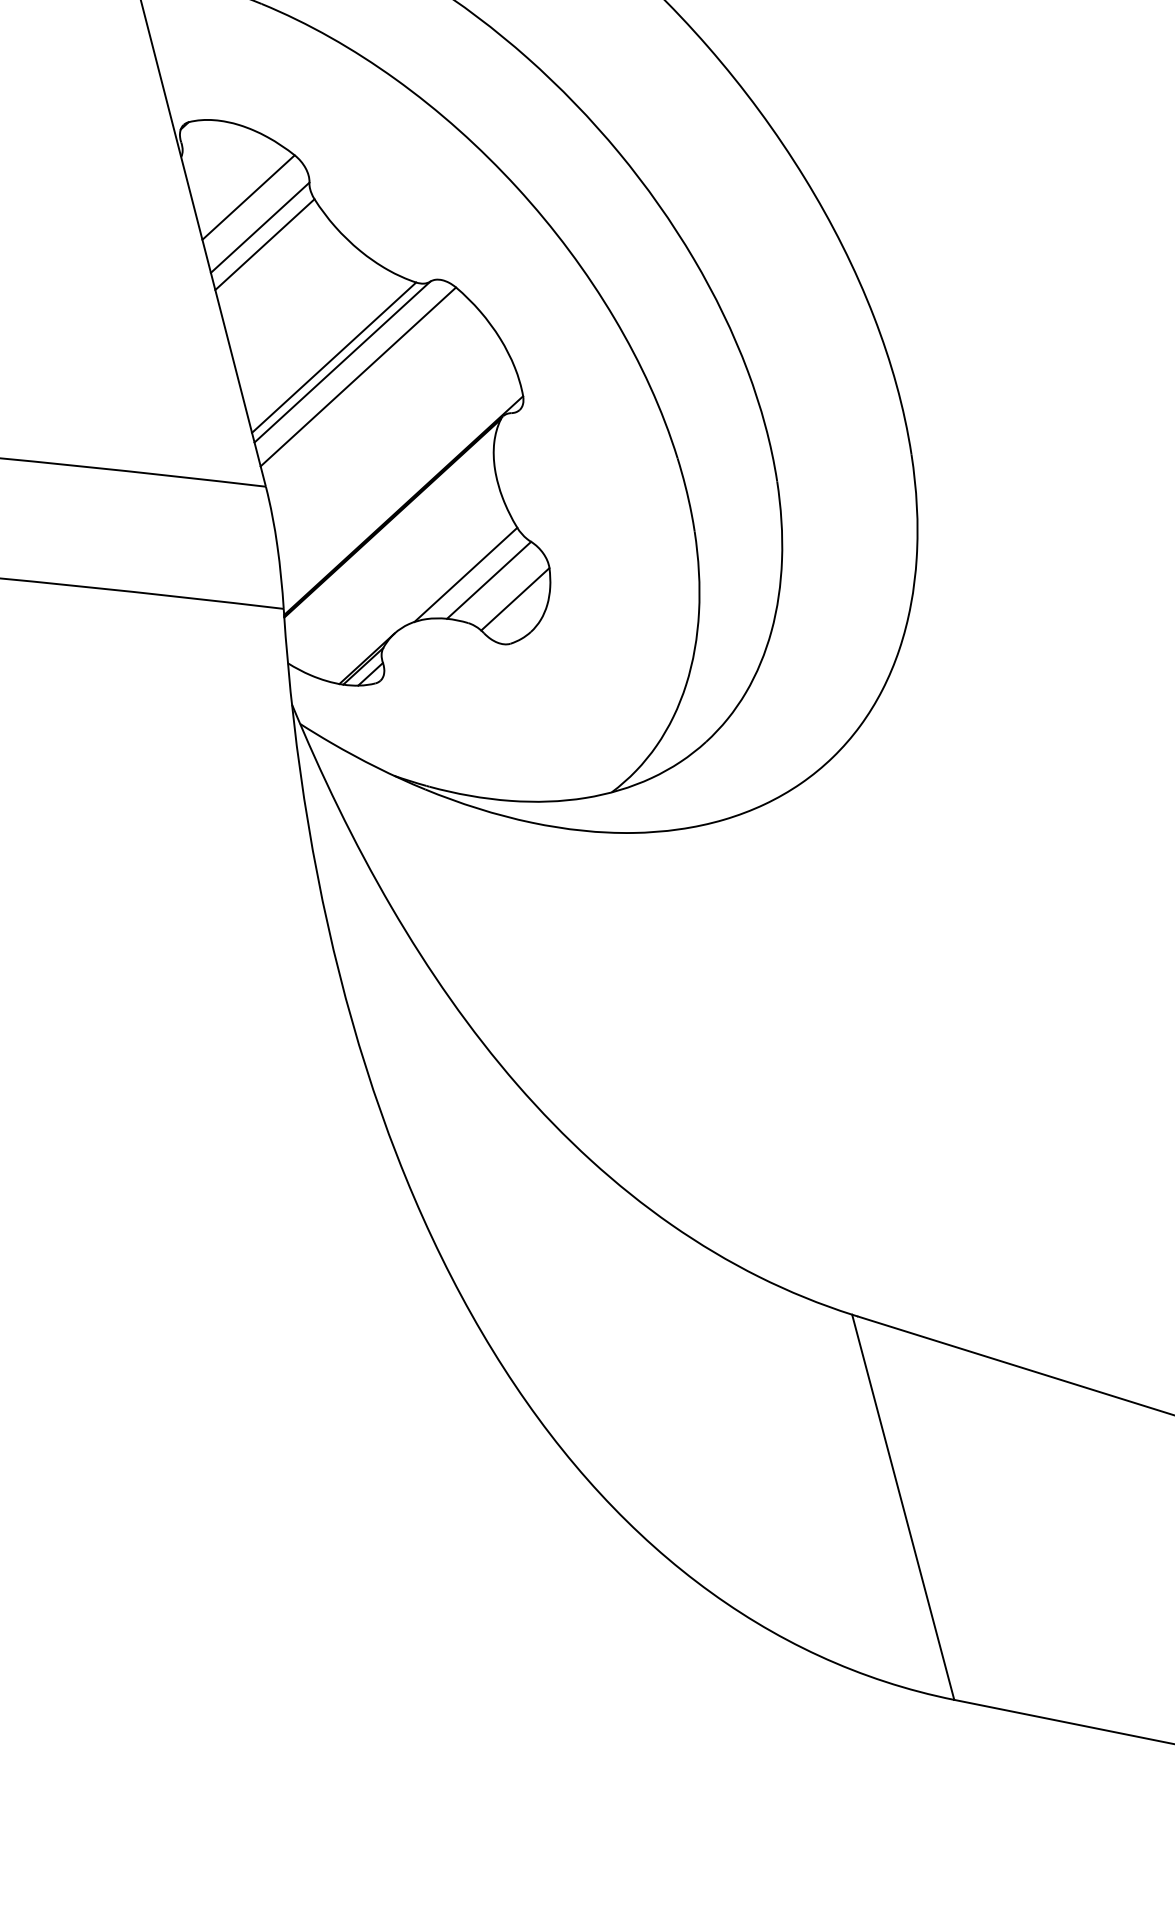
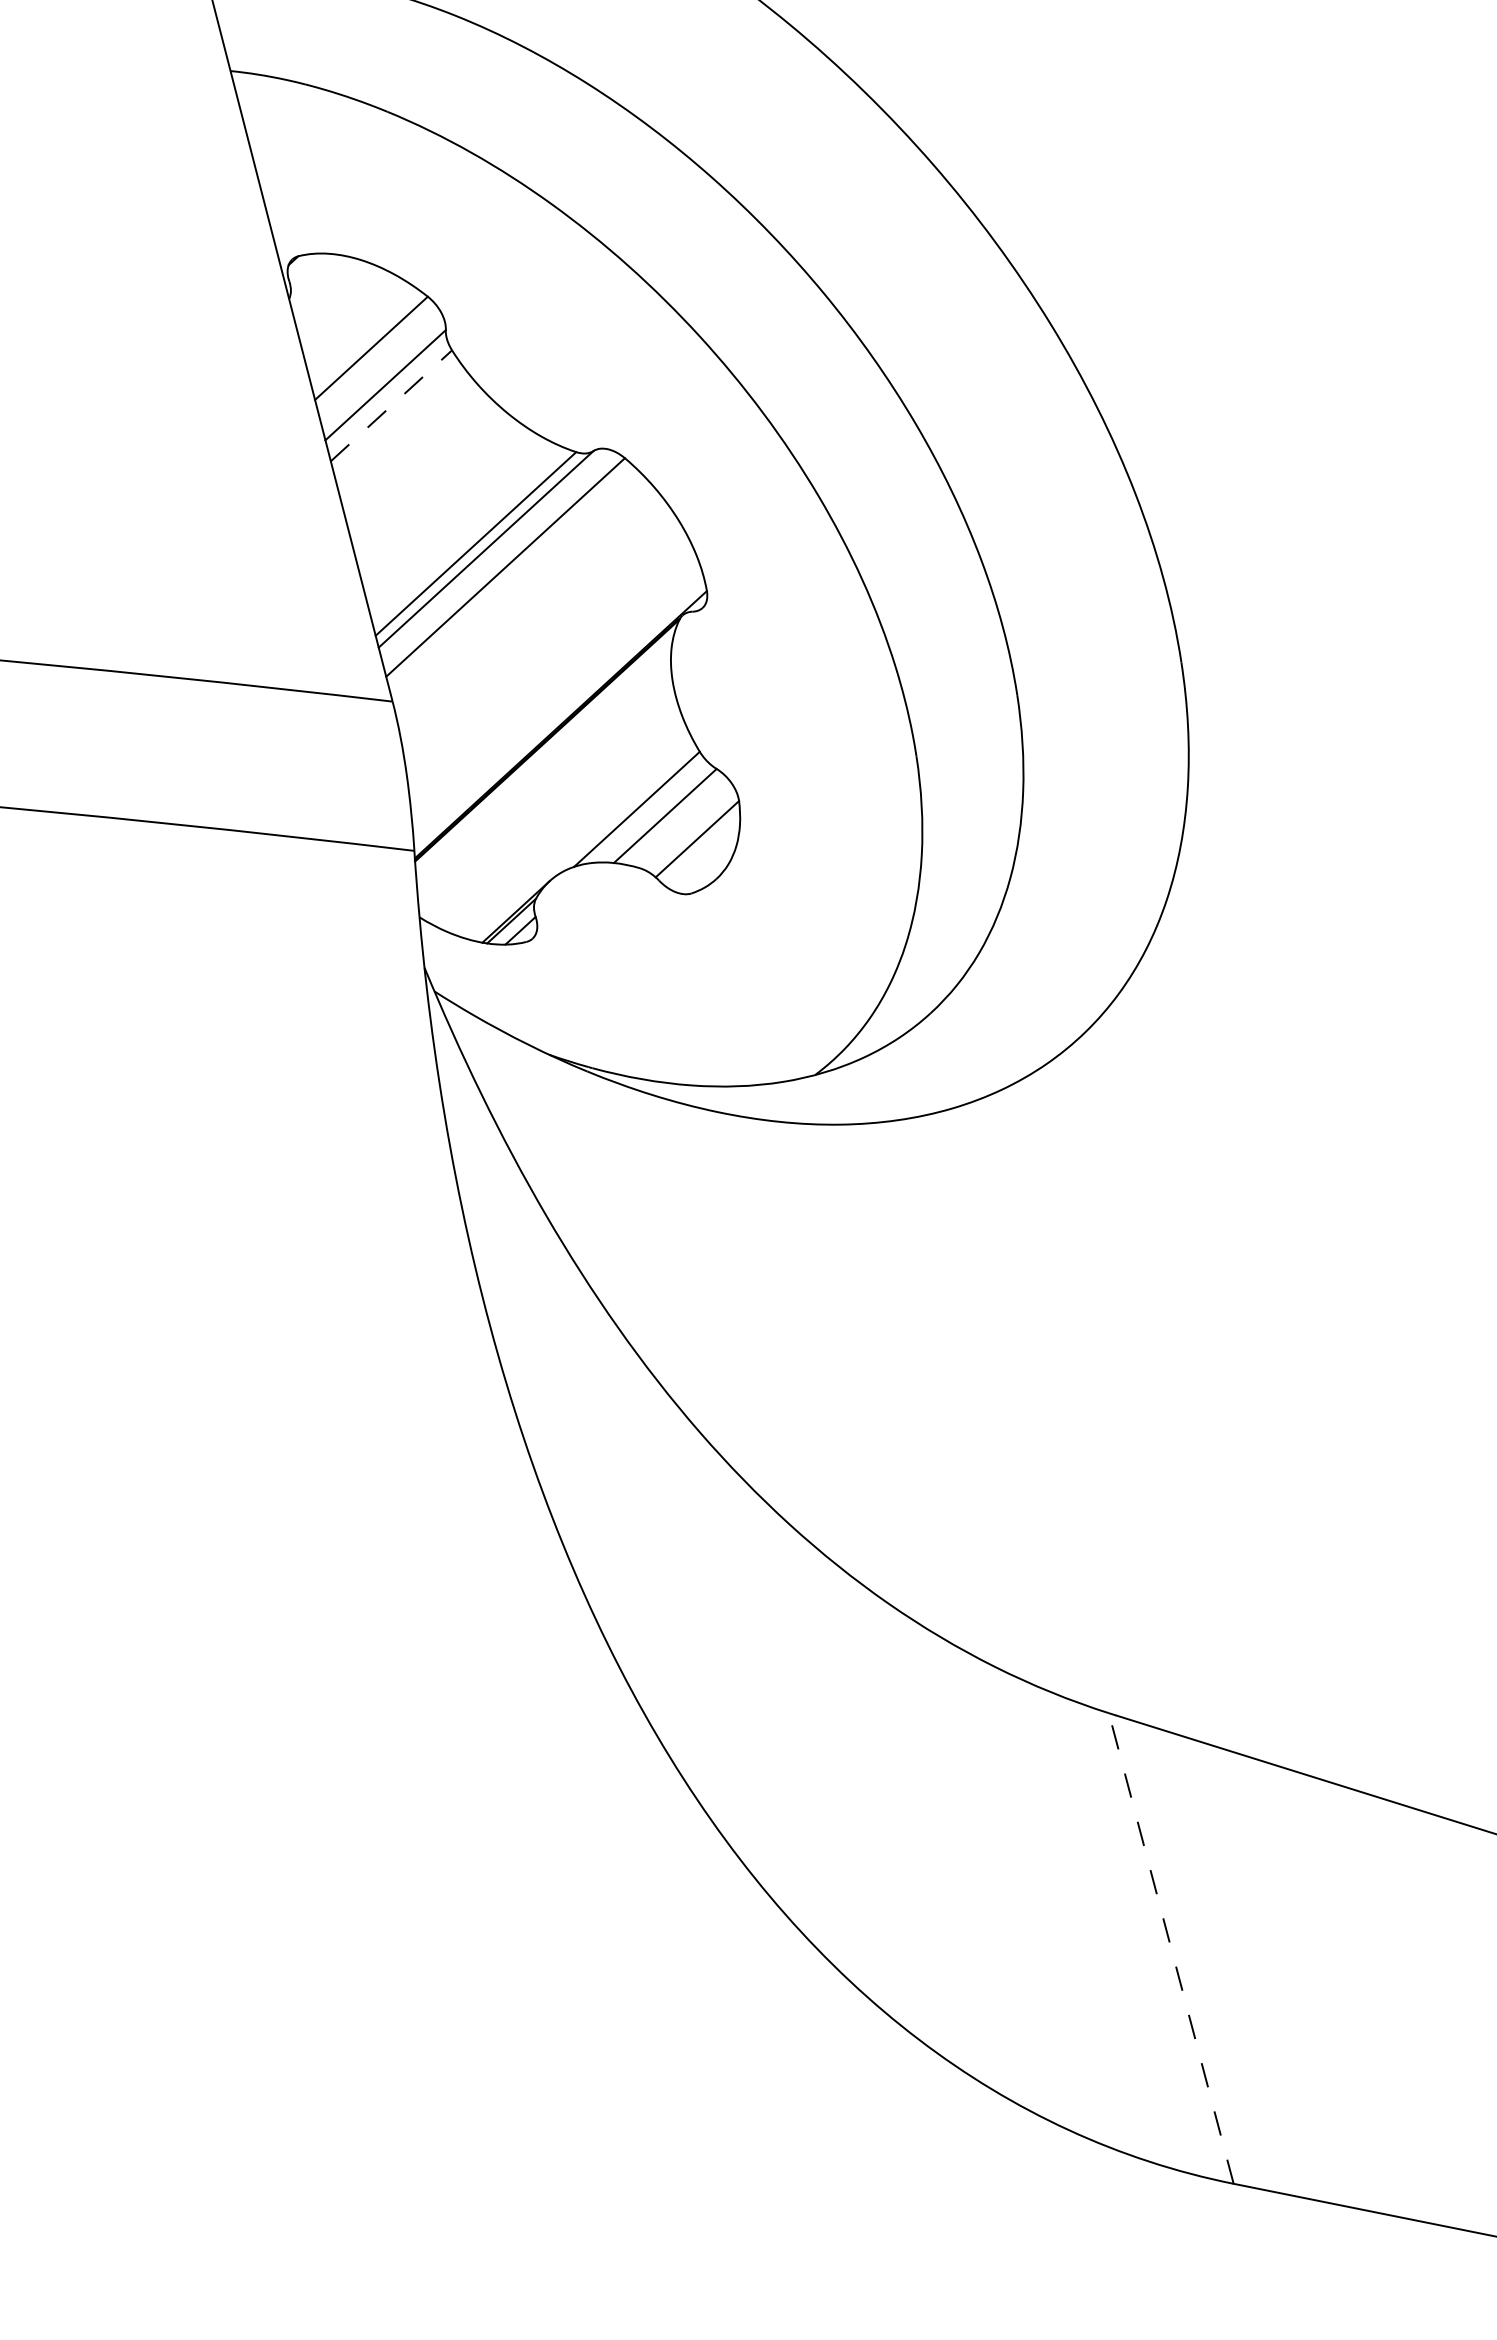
line: (264, 244) -> (391, 405), solid -> dashed
line: (903, 1507) -> (1171, 1948), solid -> dashed

